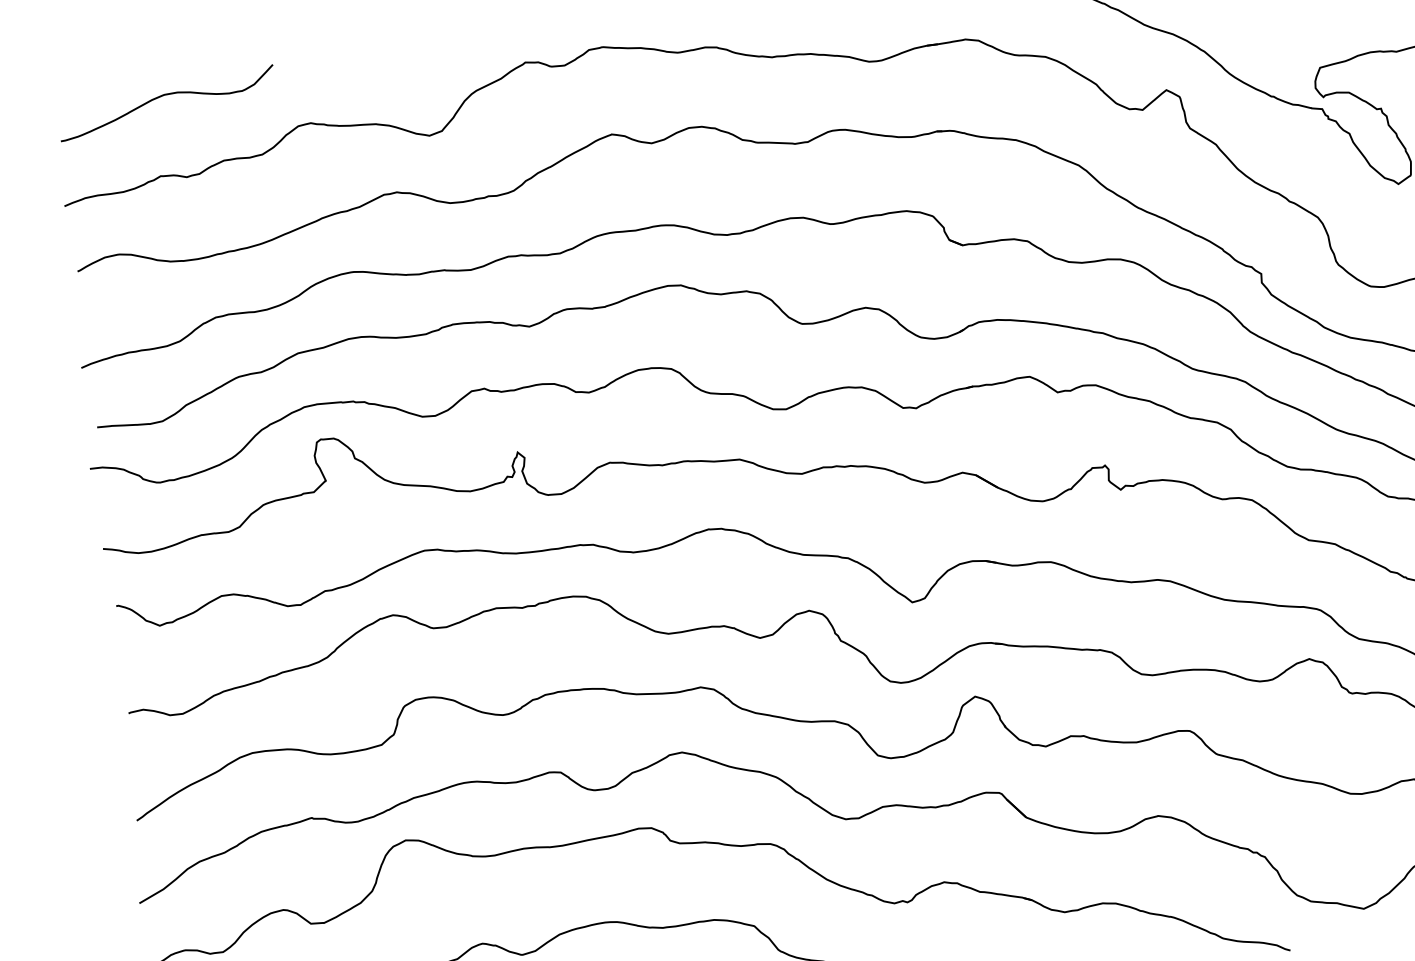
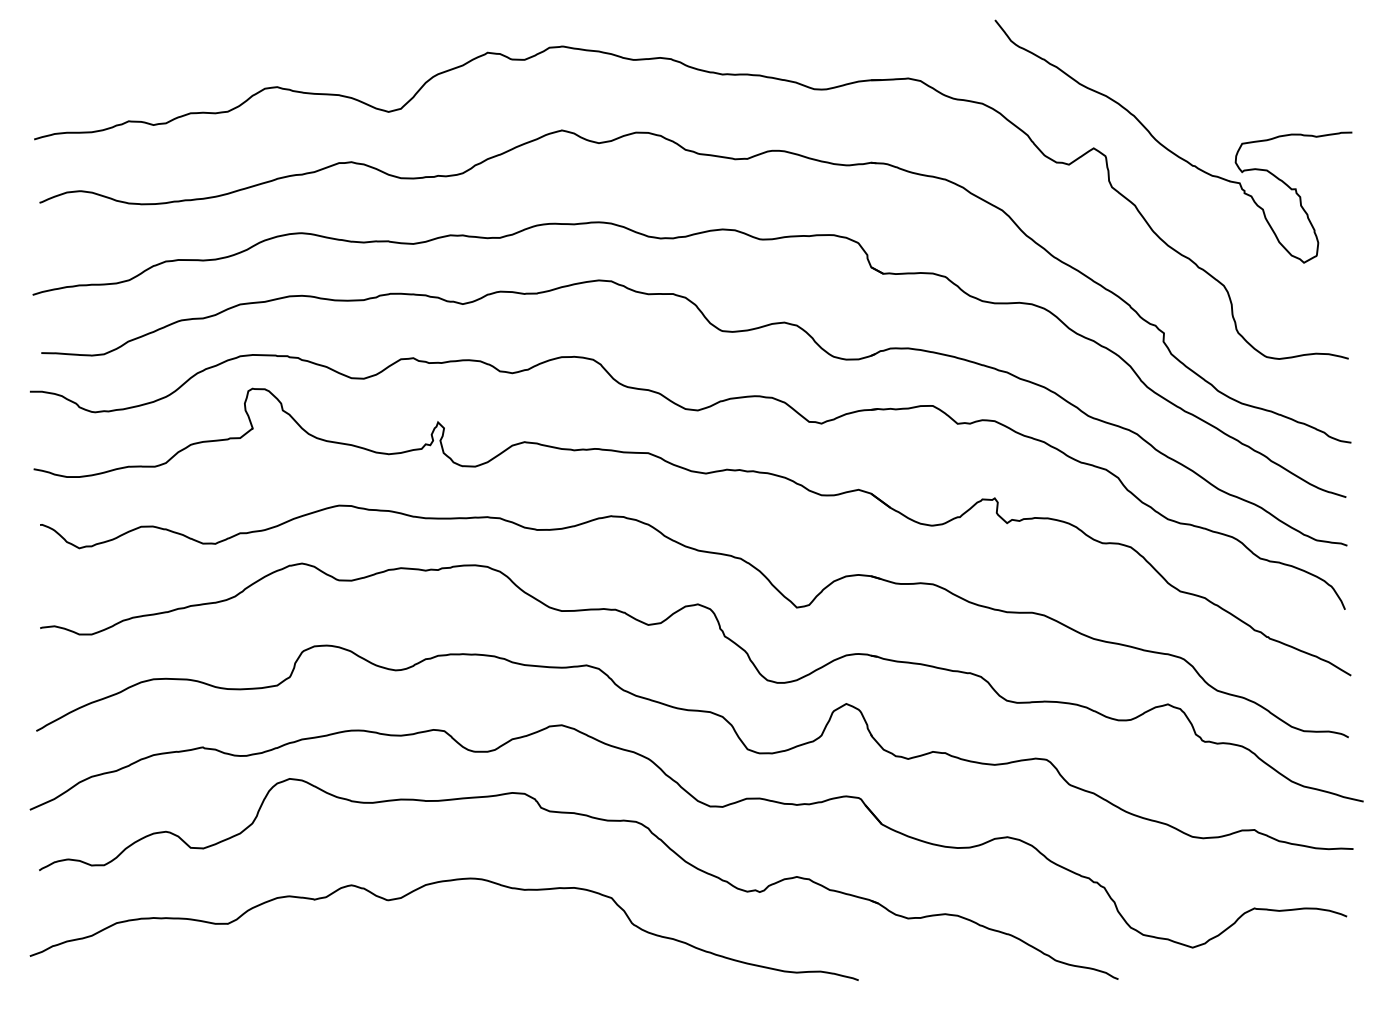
curve: (165, 95) -> (142, 45), removed

